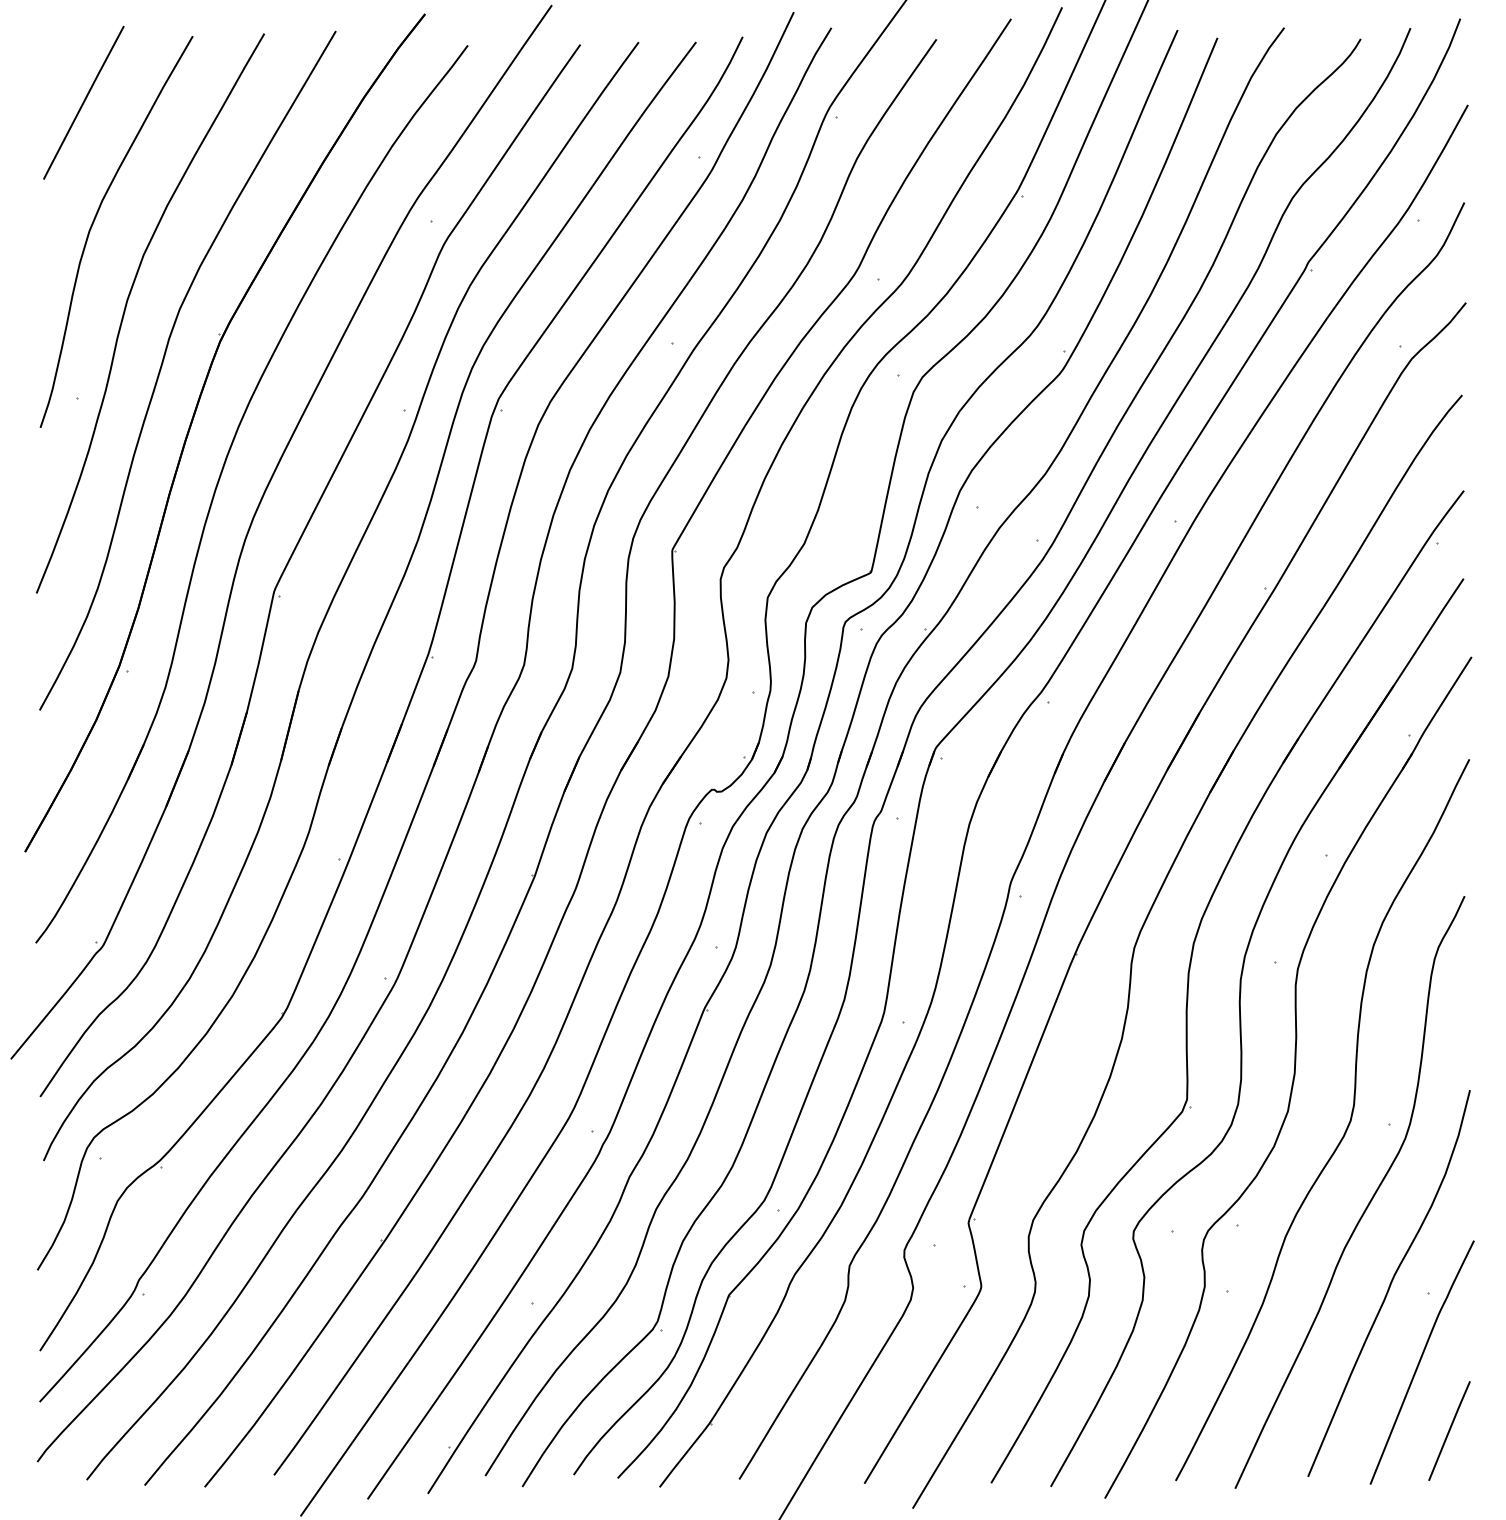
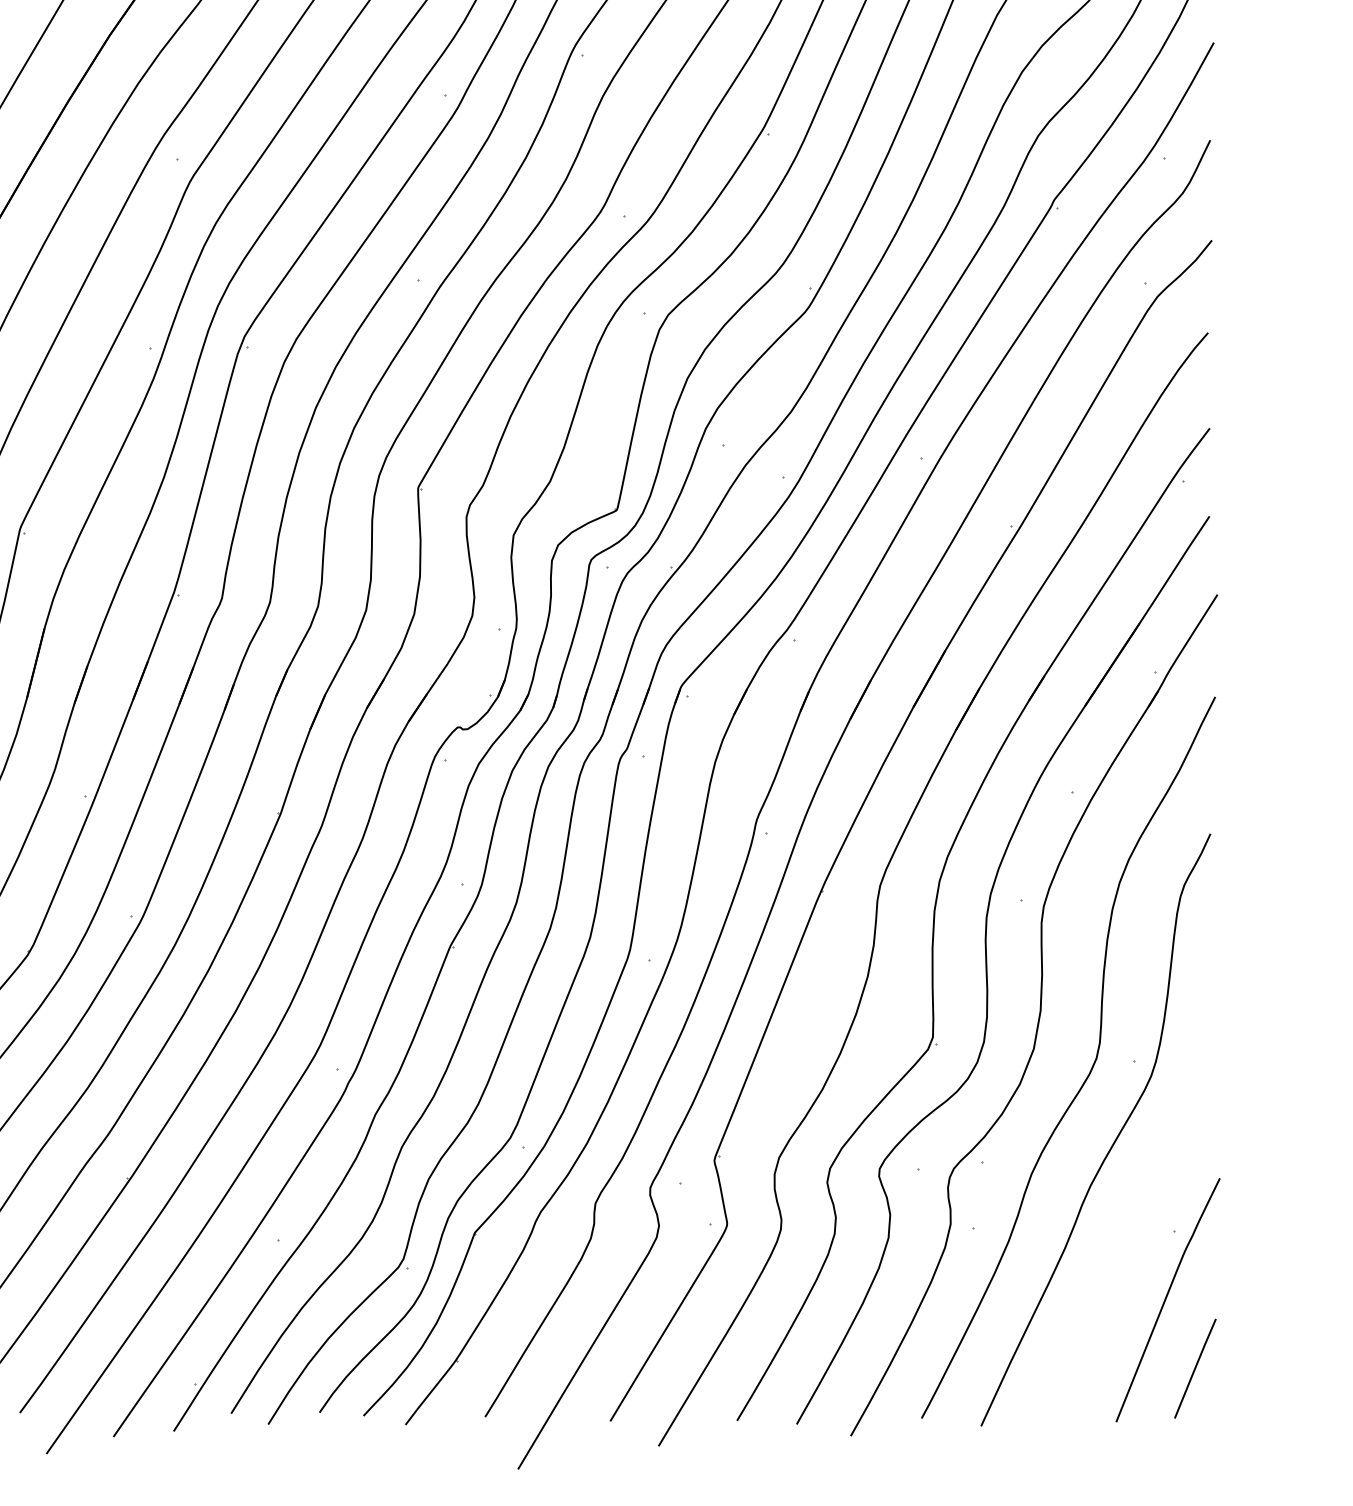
curve: (1389, 1284) -> (1135, 1222), removed

